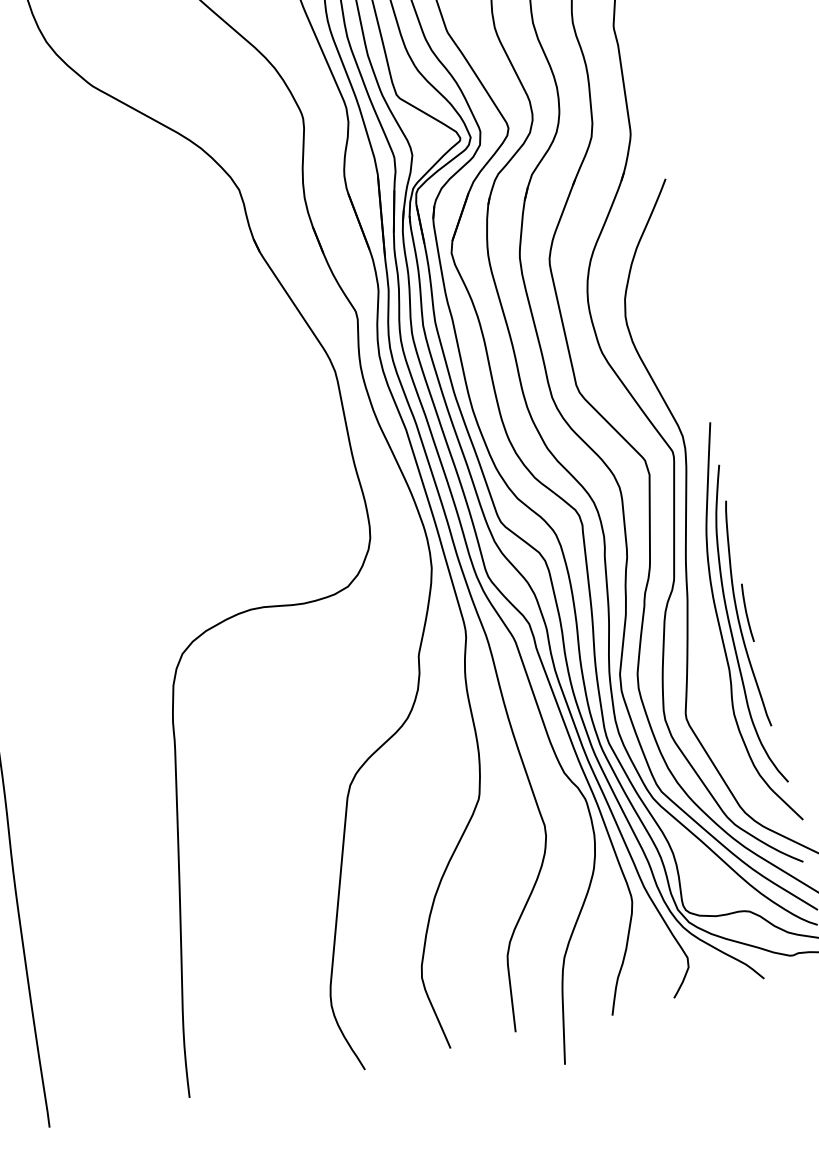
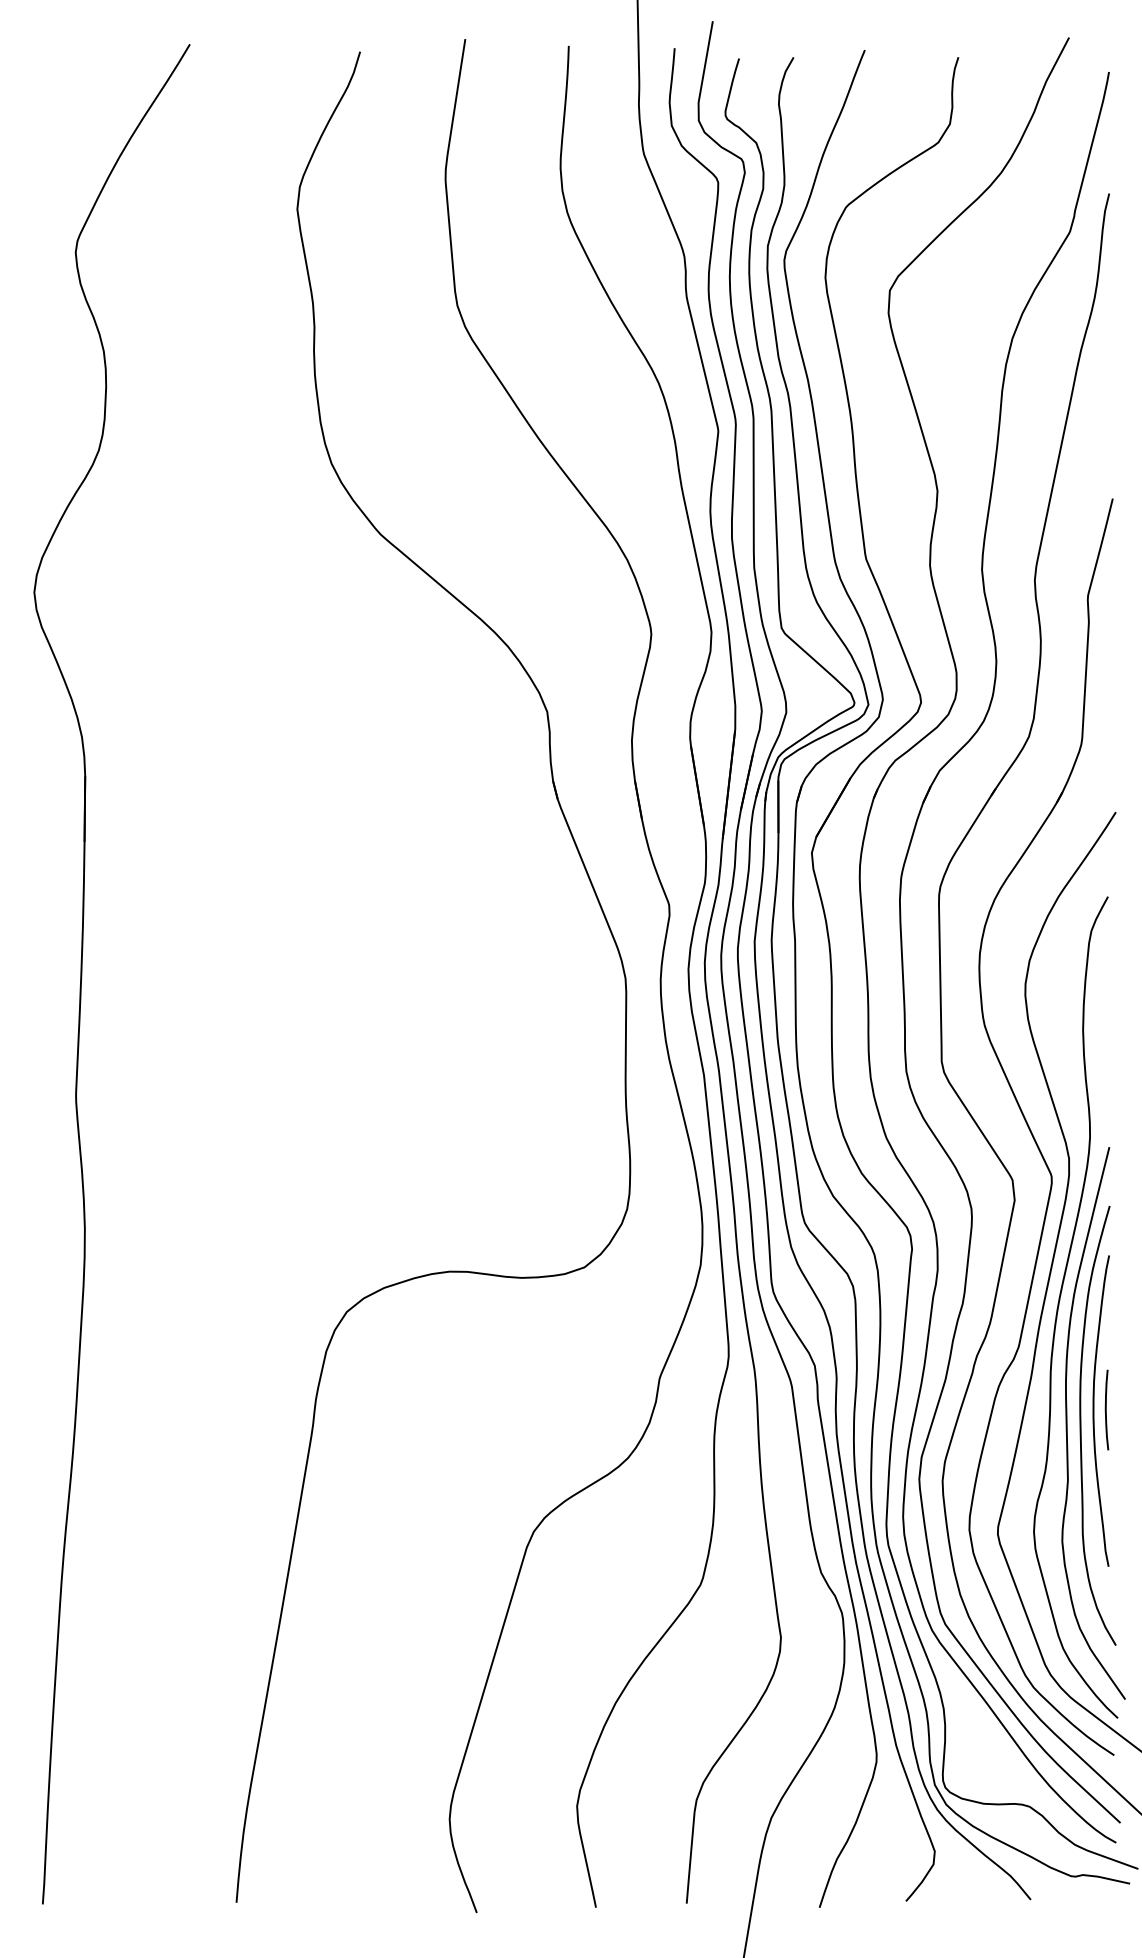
curve: (697, 545) -> (1059, 1306), added

